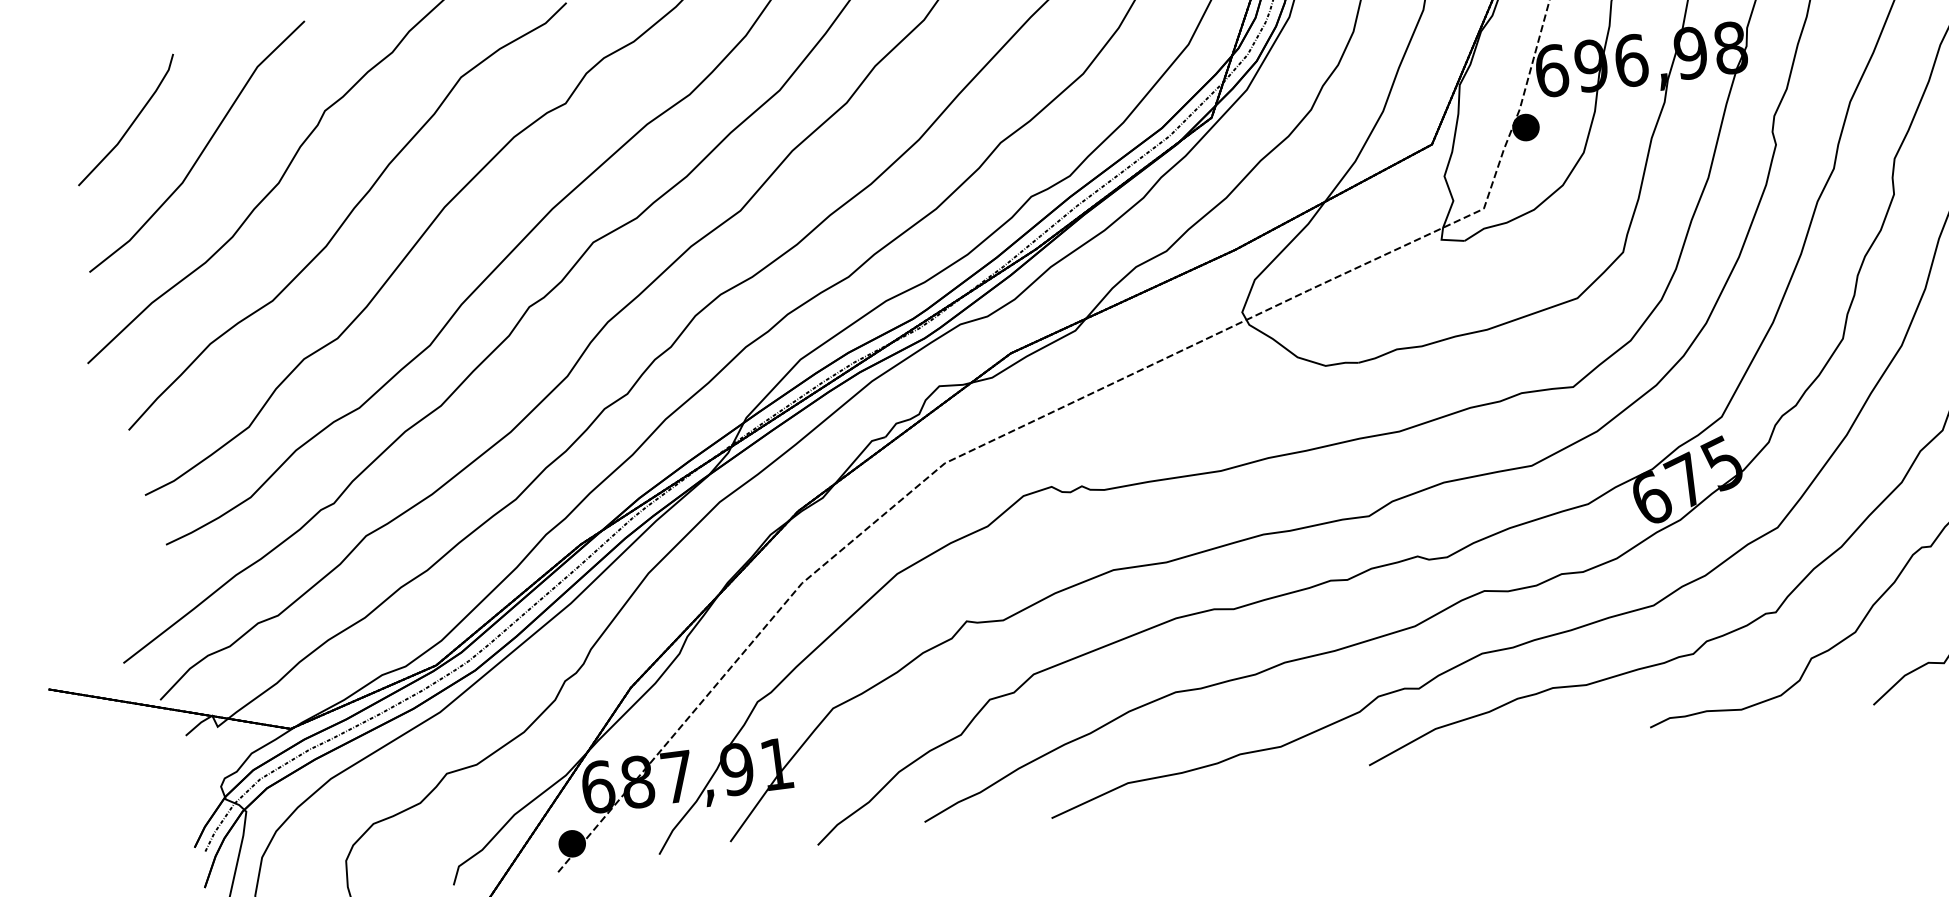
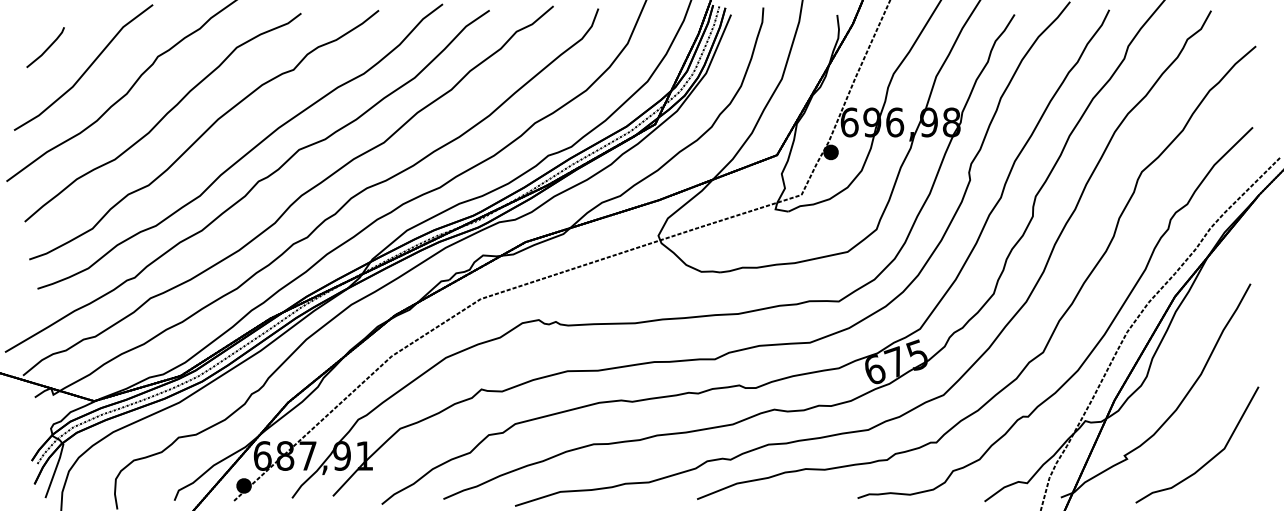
part: (125, 120) -> (45, 47), size x0.6

